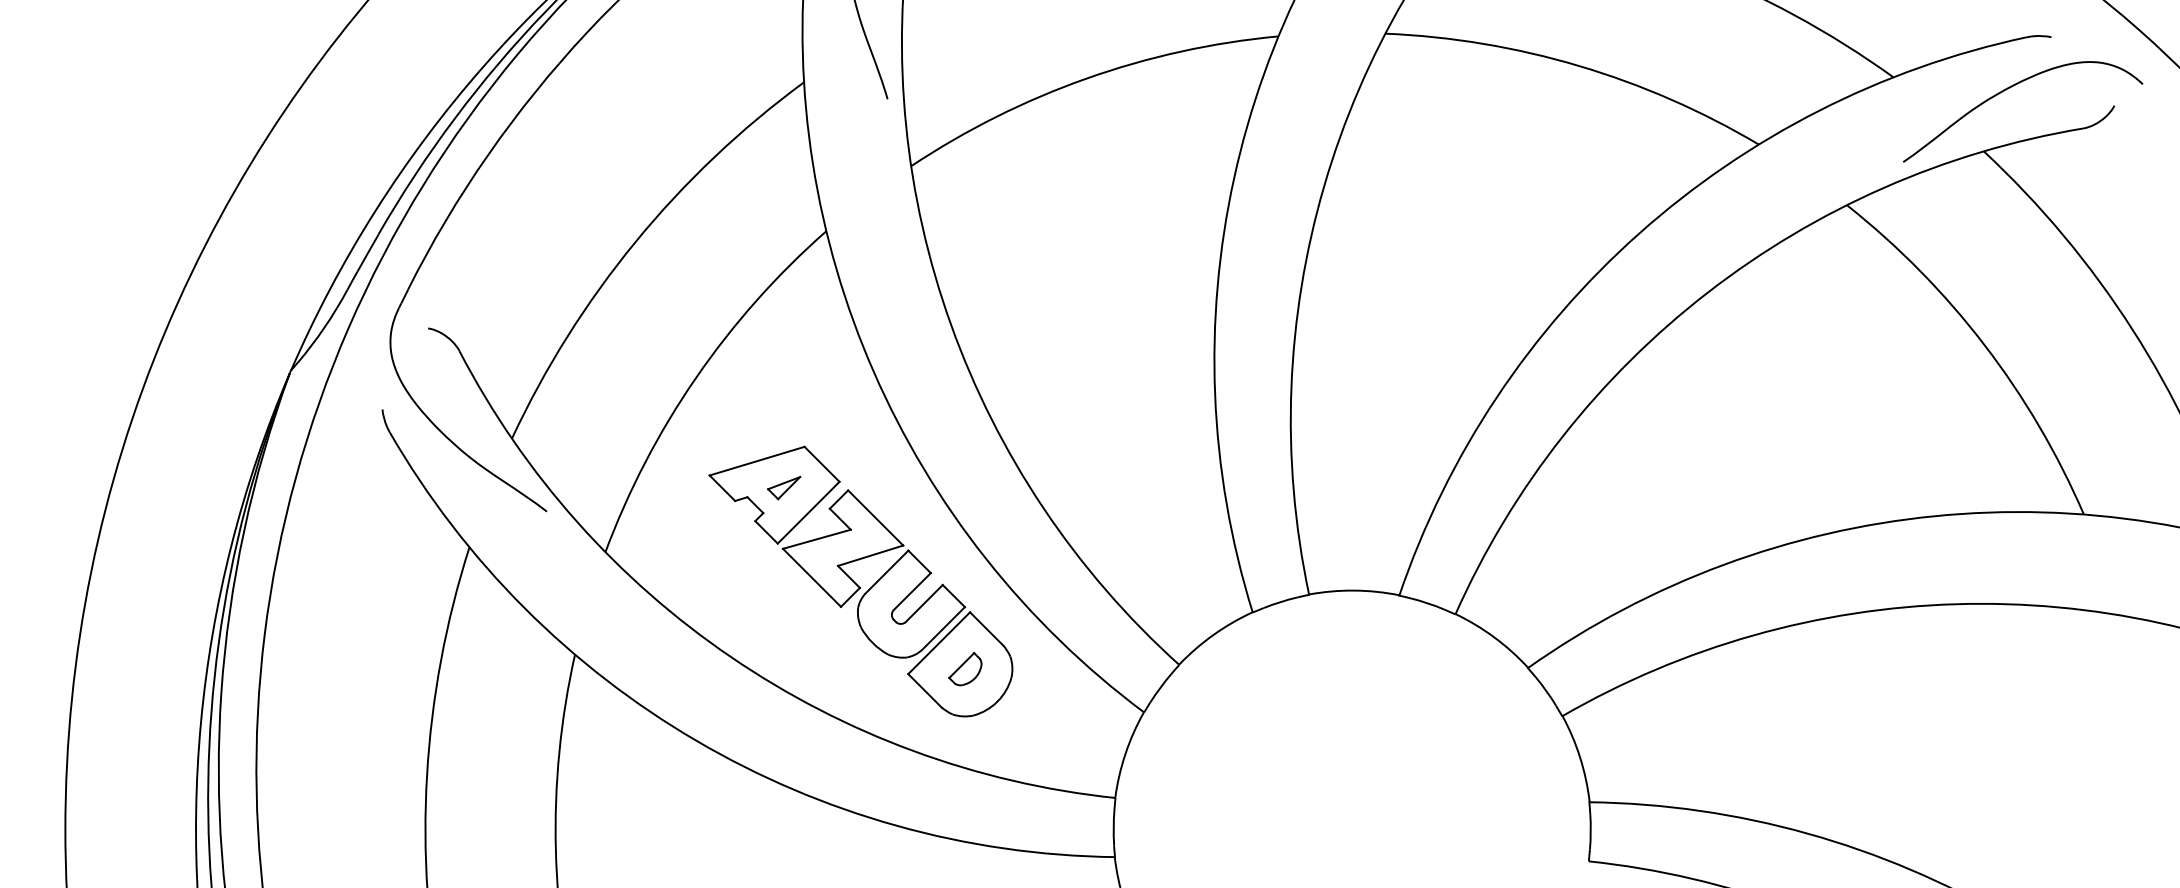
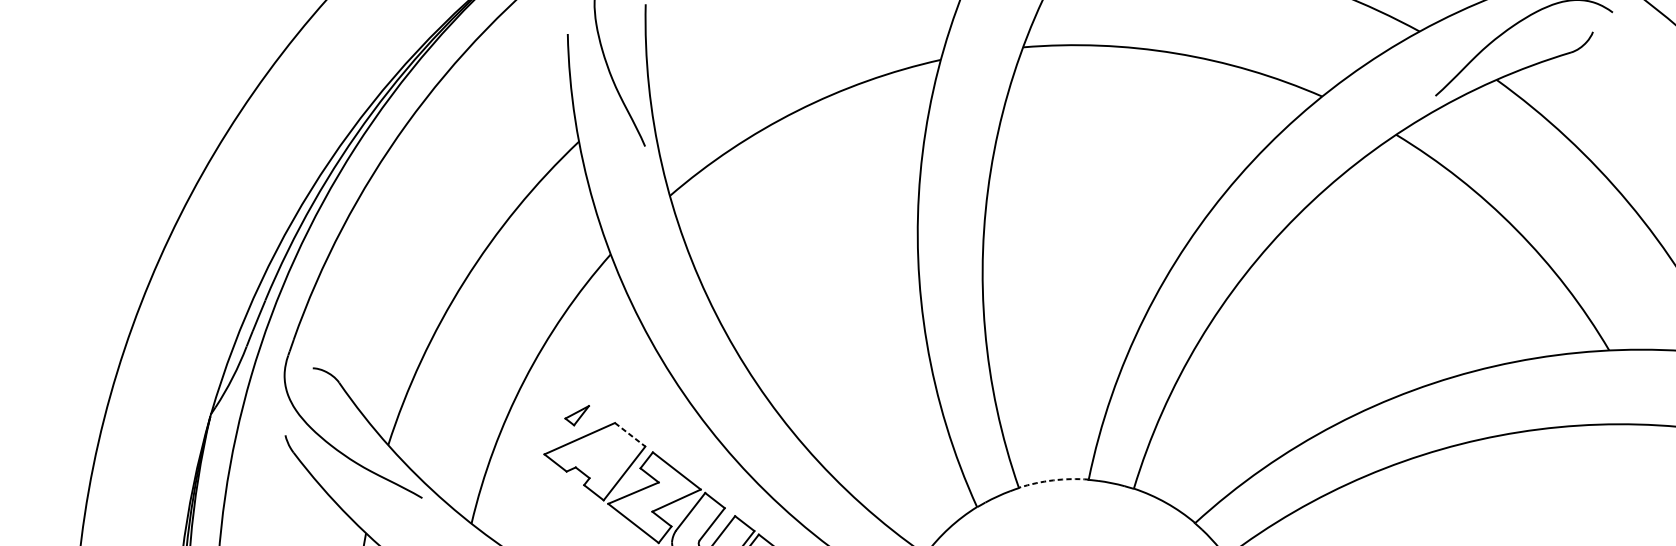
line: (822, 464) -> (630, 434), solid -> dashed
part: (784, 488) -> (578, 416), moved
arc: (1354, 590) -> (1053, 480), solid -> dashed

